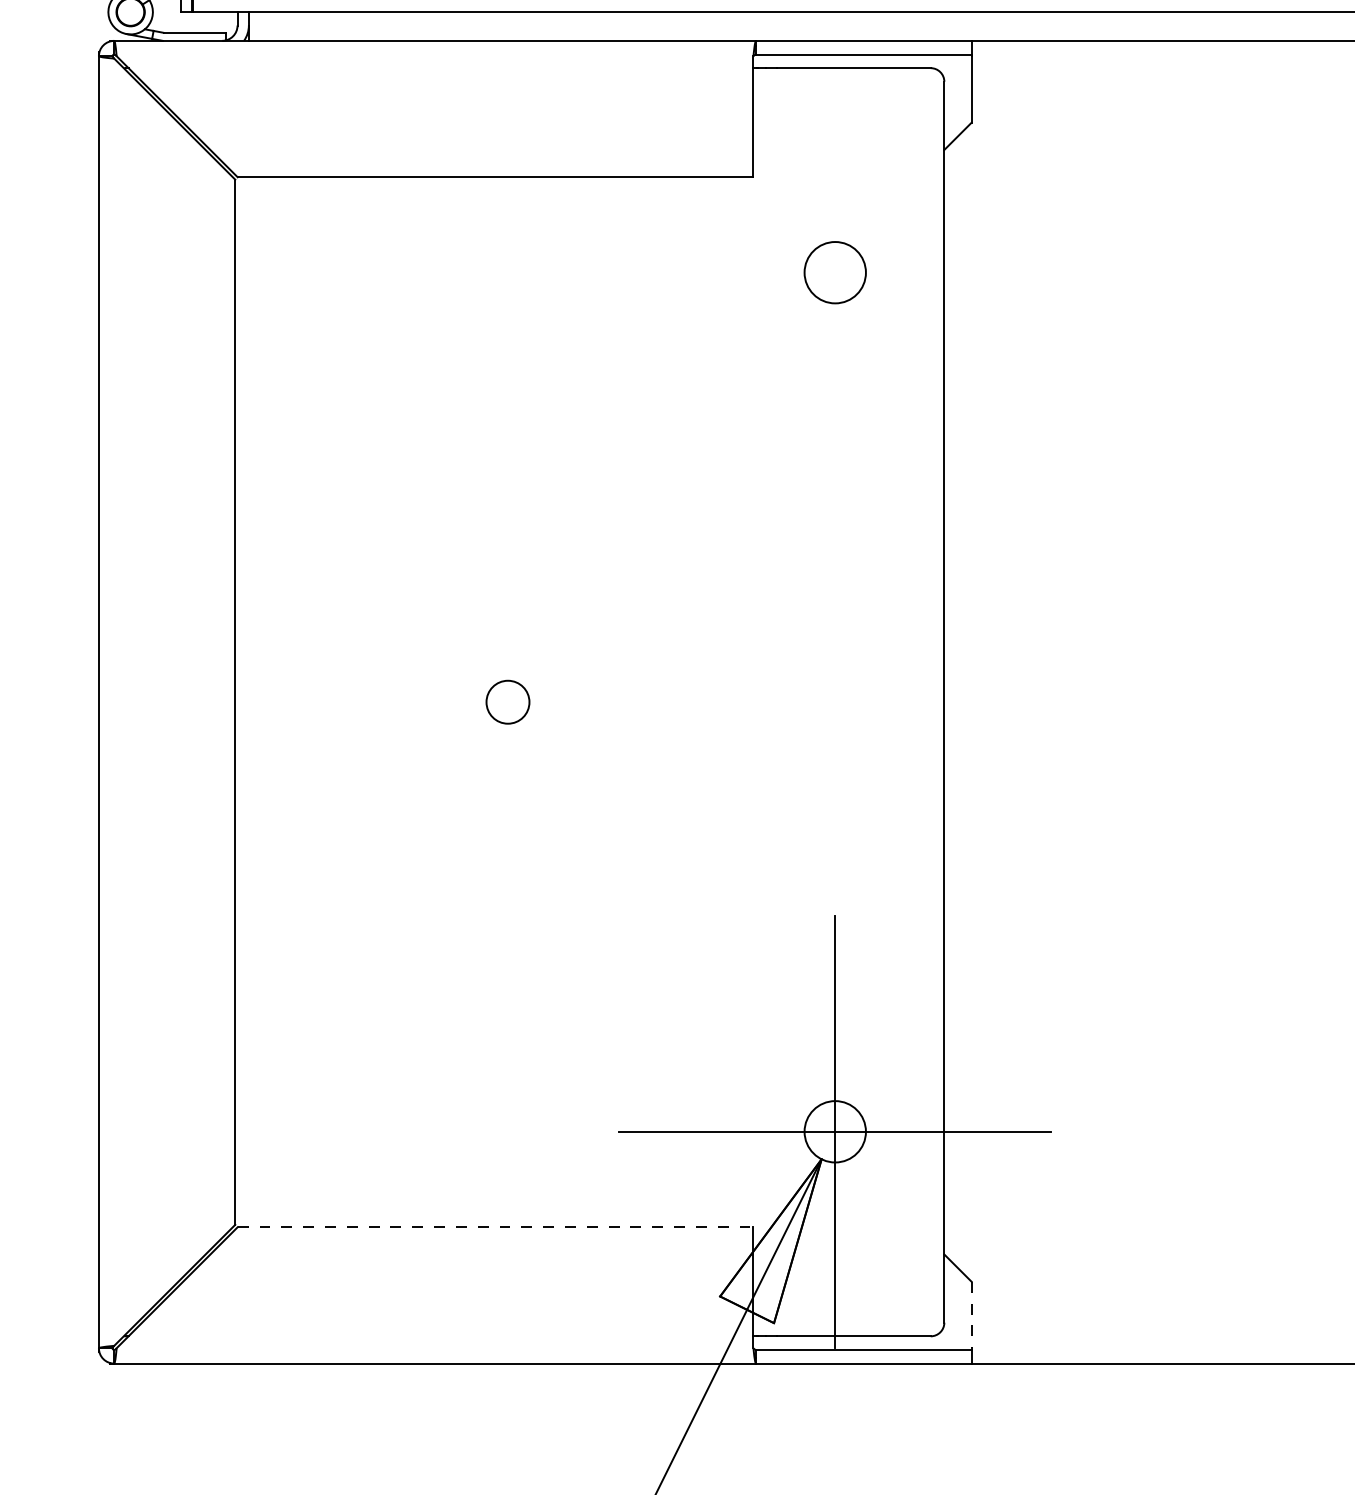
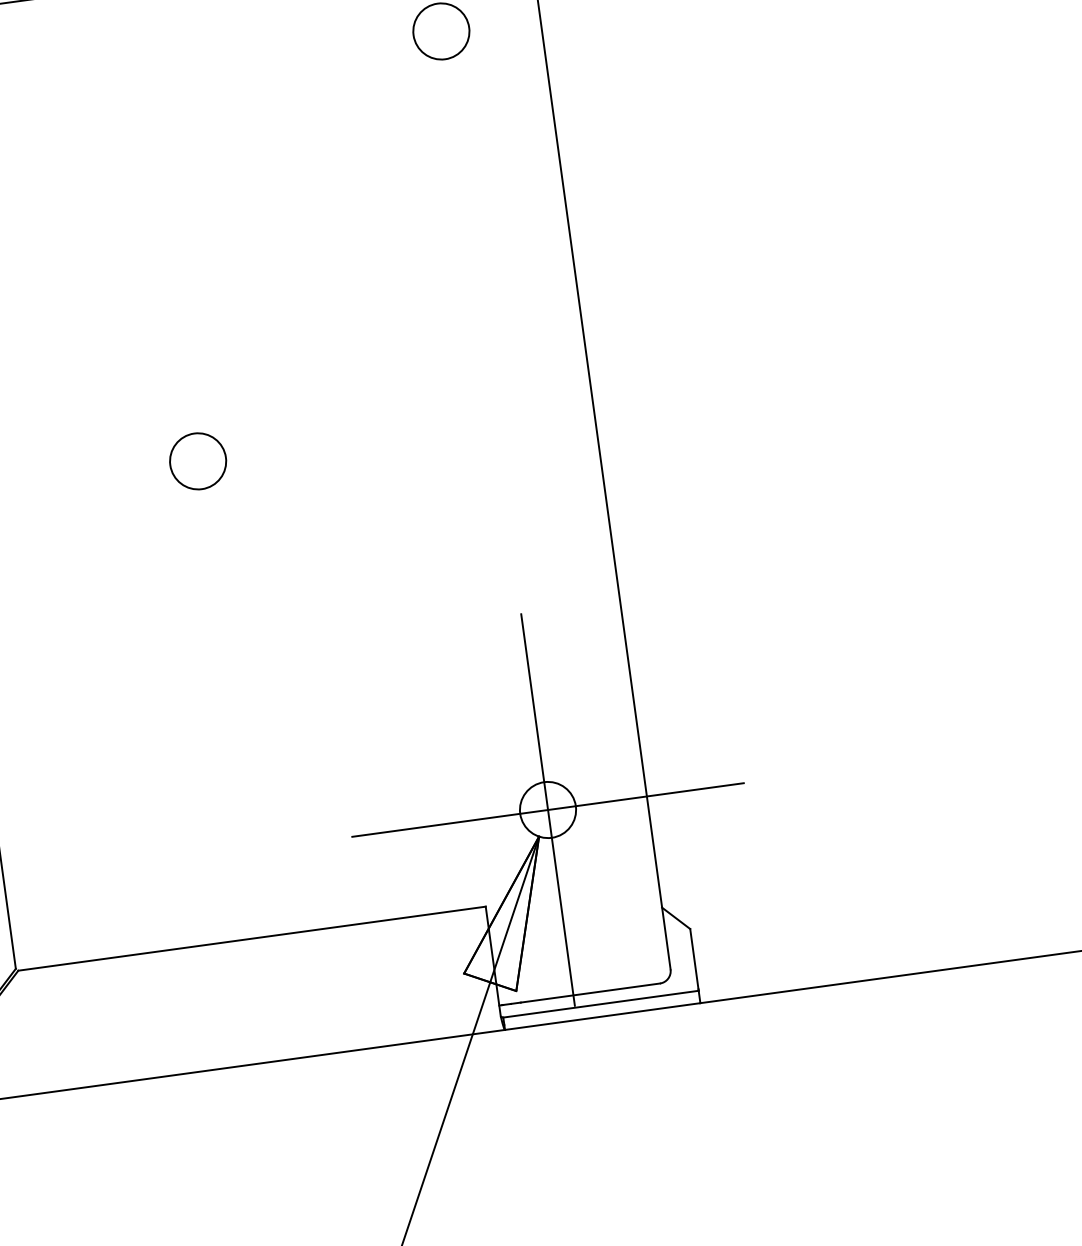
circle: (507, 701) -> (197, 460), size x1.43
line: (495, 1227) -> (252, 938), dashed -> solid
line: (971, 1315) -> (694, 959), dashed -> solid

